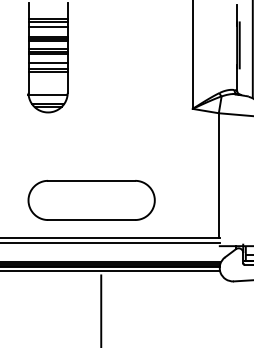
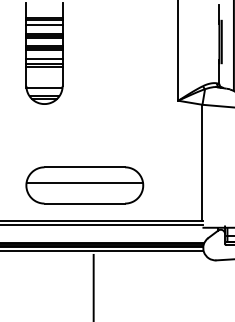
line: (91, 198) -> (84, 183), added

